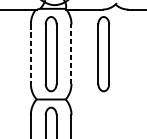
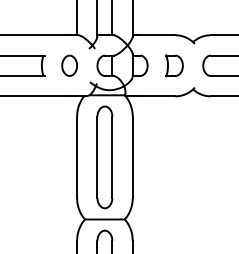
line: (31, 54) -> (77, 157), dashed -> solid
line: (71, 54) -> (132, 157), dashed -> solid
part: (103, 54) -> (176, 157), removed

